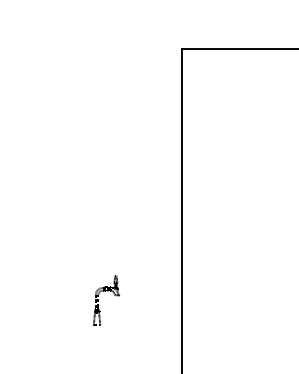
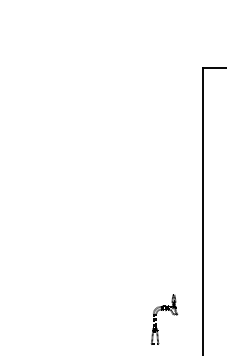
part: (98, 300) -> (156, 319), moved

